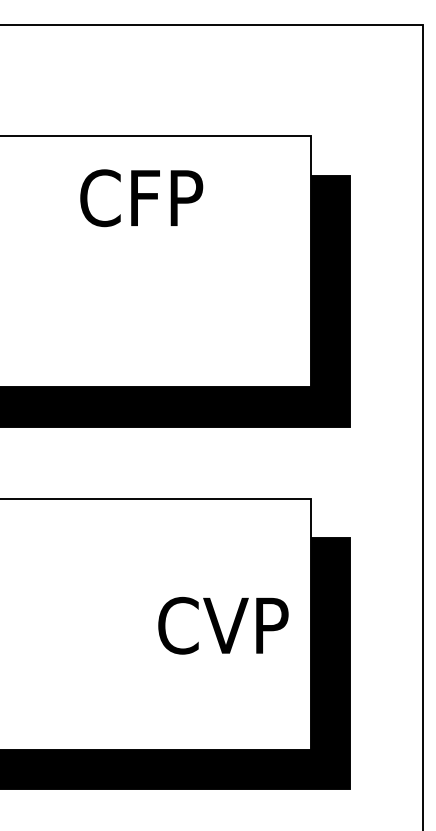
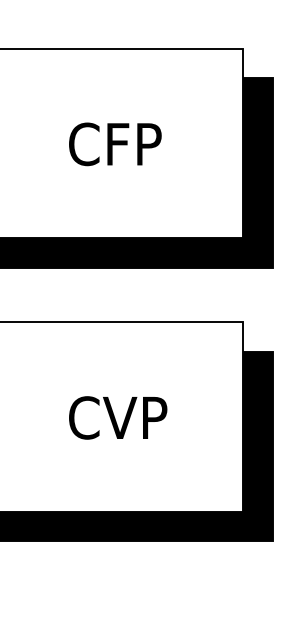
text: (141, 198) -> (115, 144), moved
text: (223, 625) -> (118, 417), moved

